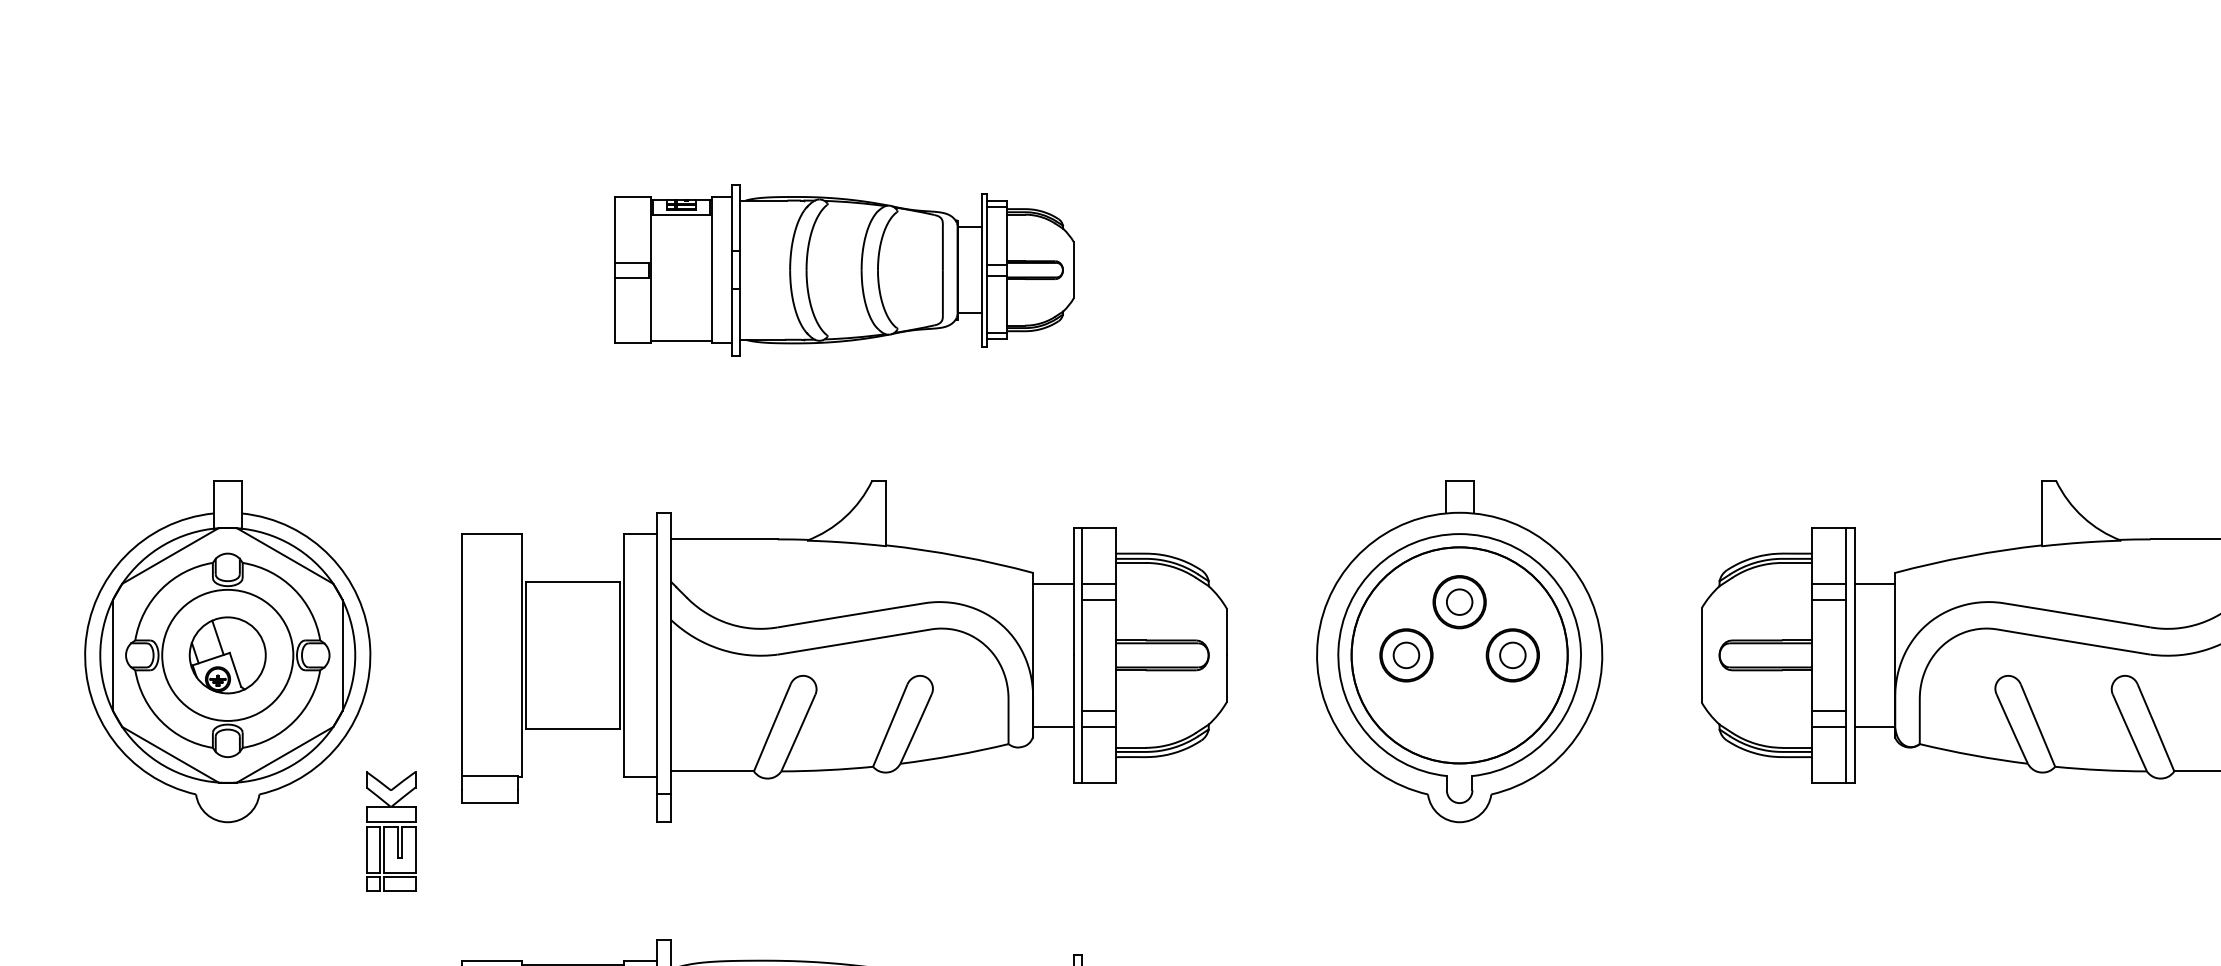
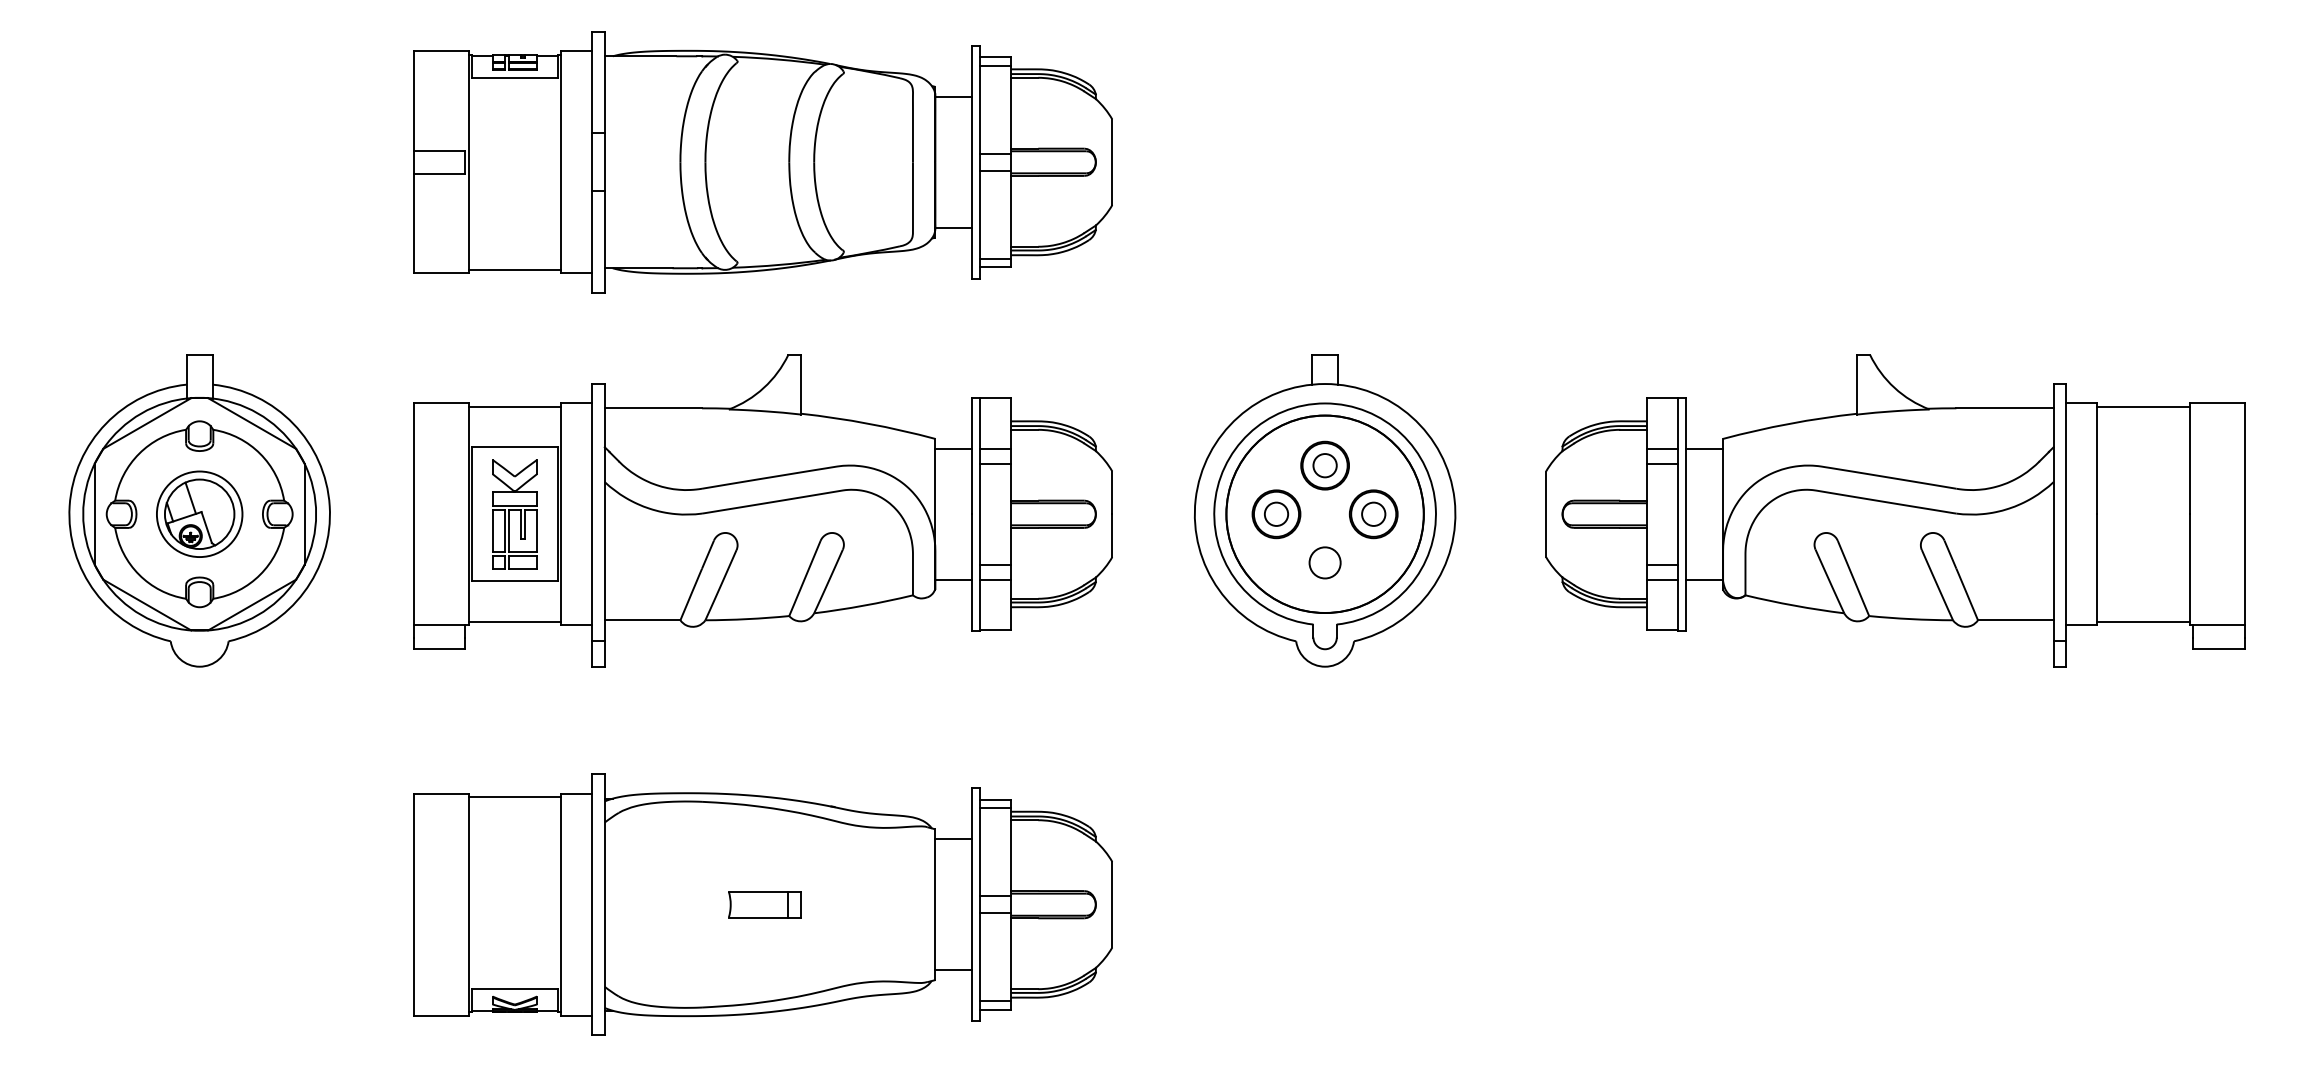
part: (843, 270) -> (762, 162), size x1.67
line: (572, 537) -> (514, 406), added
circle: (227, 655) -> (199, 514), size x0.71
circle: (1458, 708) -> (1324, 562), added
line: (572, 772) -> (514, 621), added
part: (390, 831) -> (514, 514), moved

